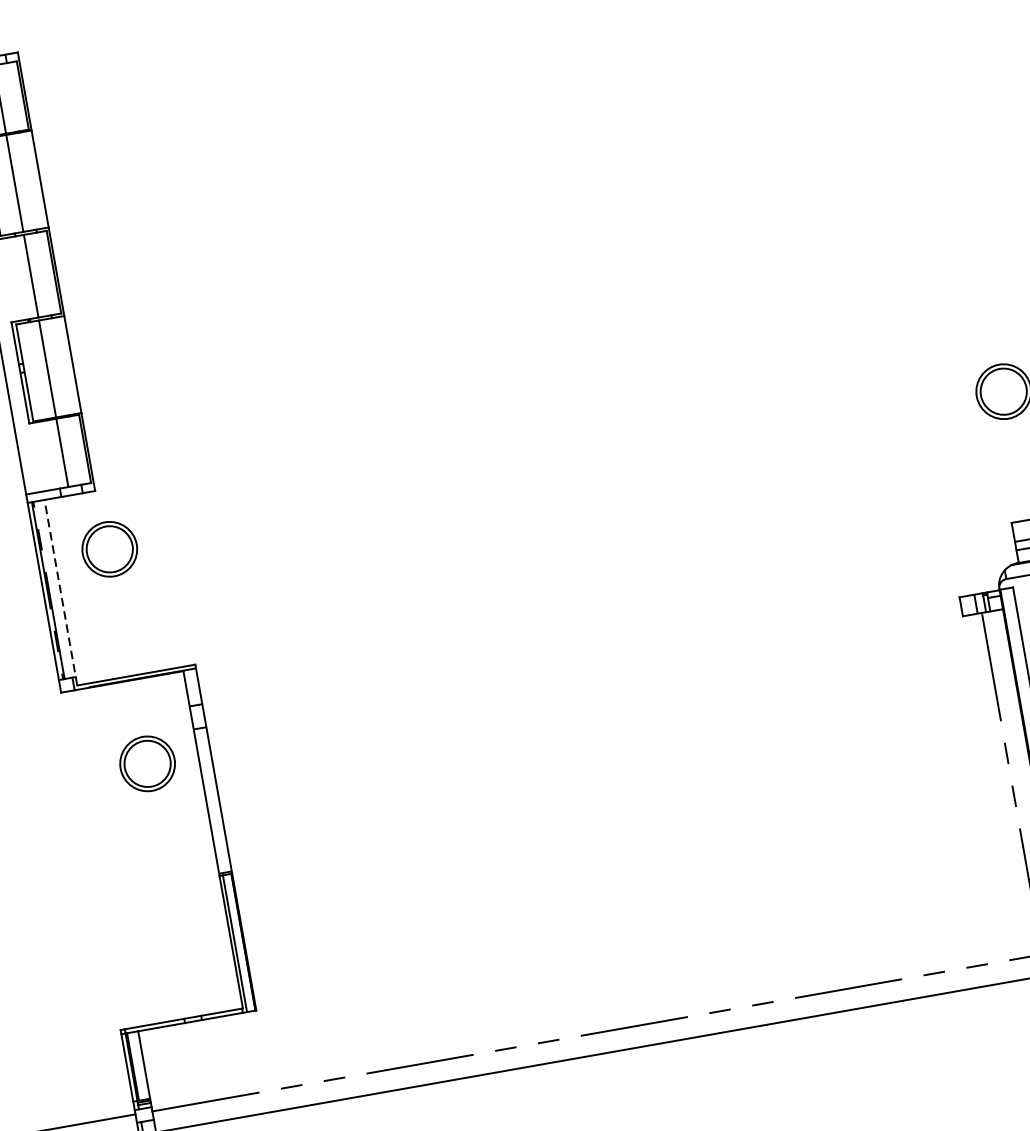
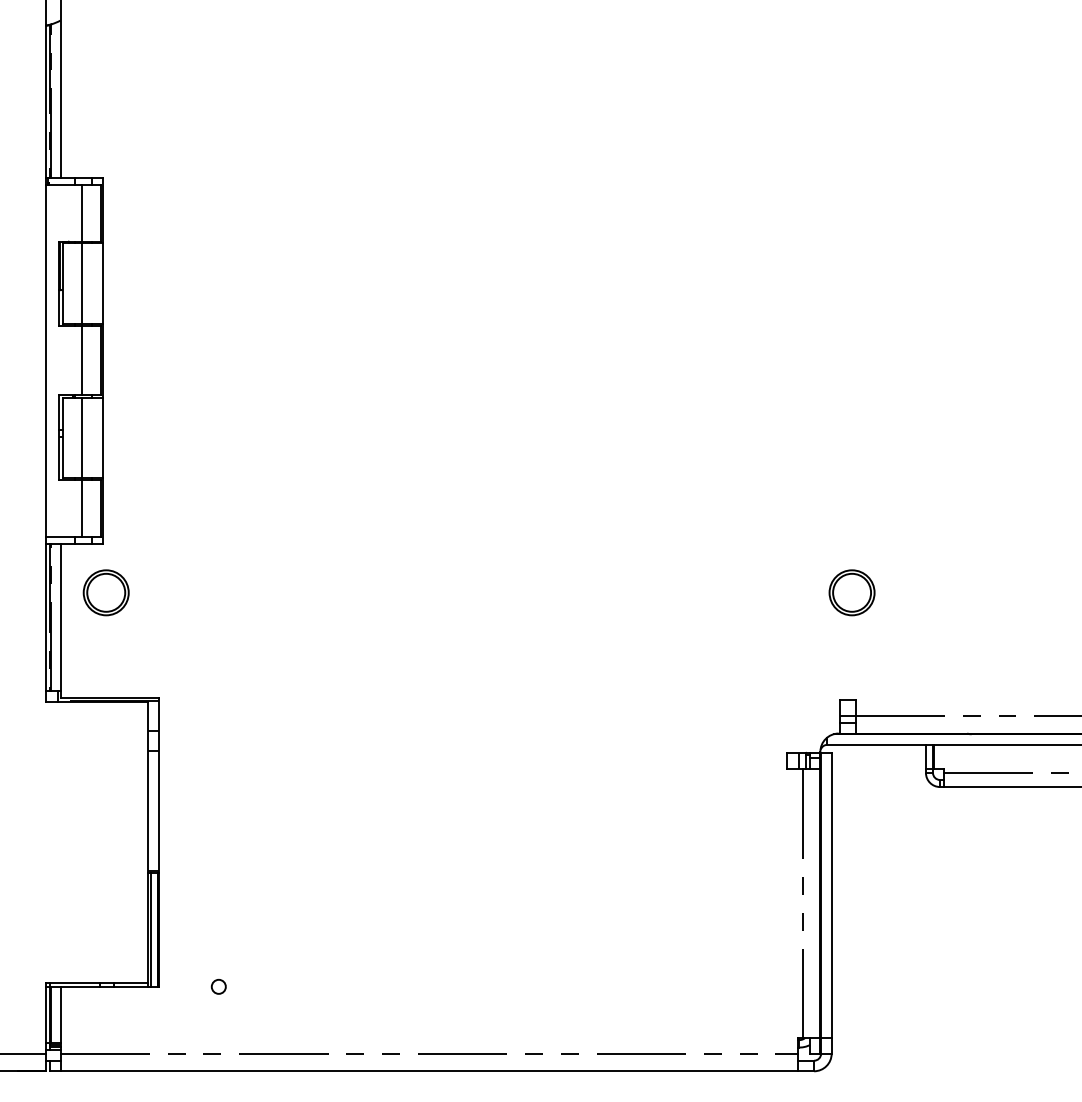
line: (60, 592) -> (60, 620), dashed -> solid
part: (146, 763) -> (105, 771), removed
circle: (327, 997) -> (218, 986), added

